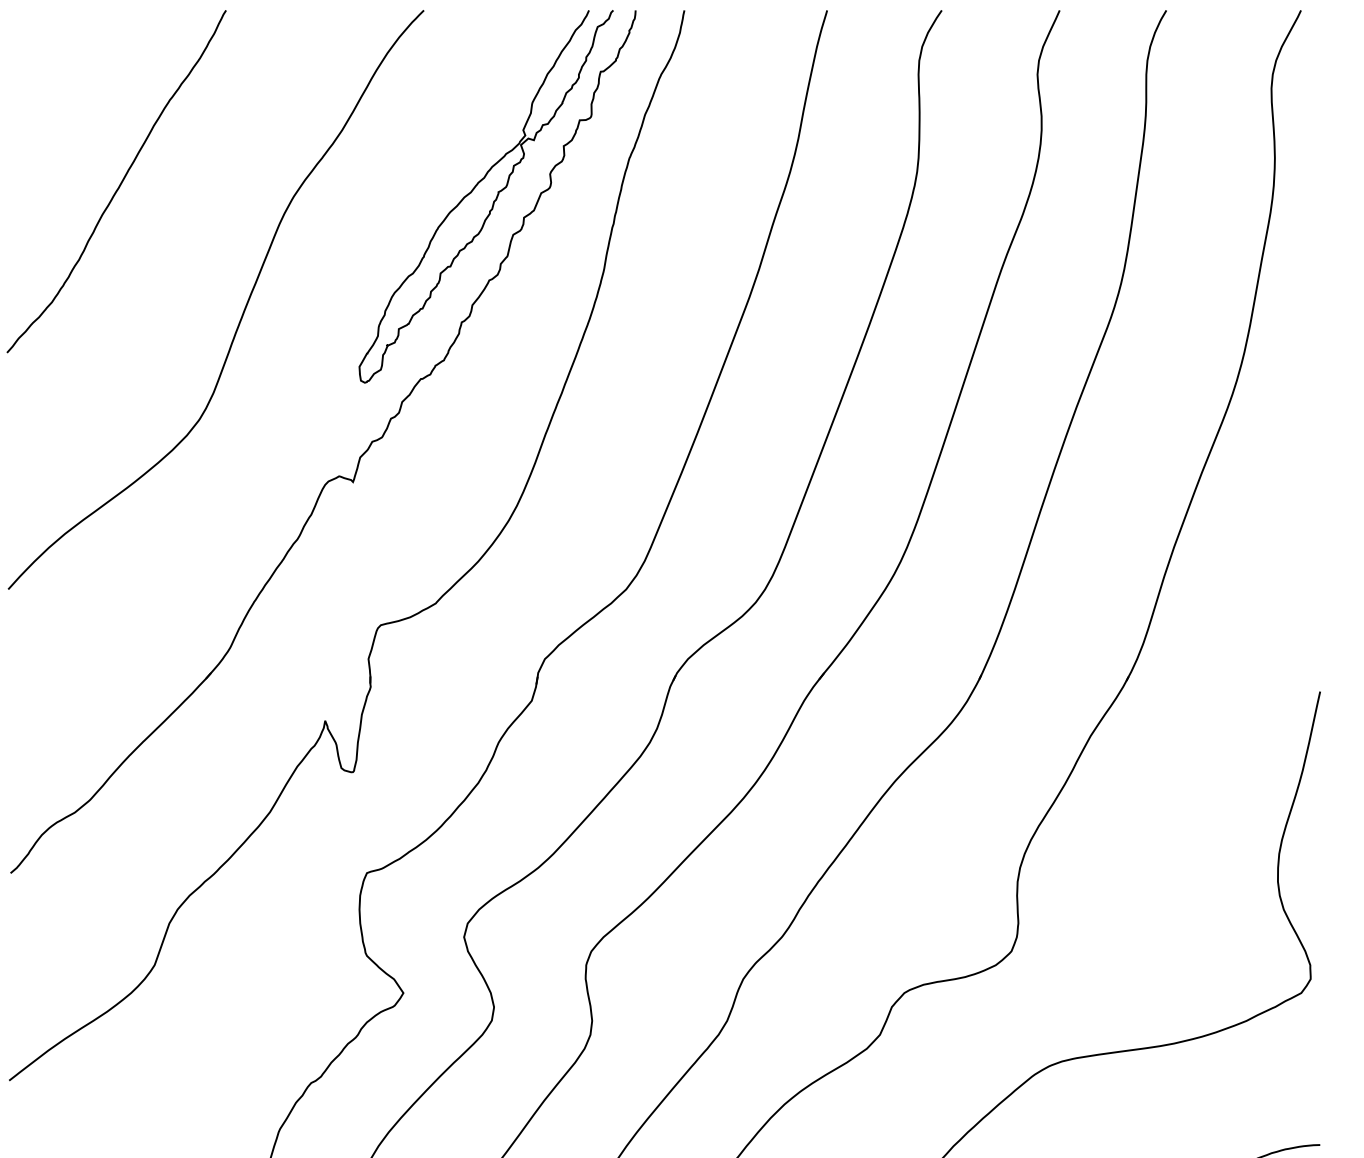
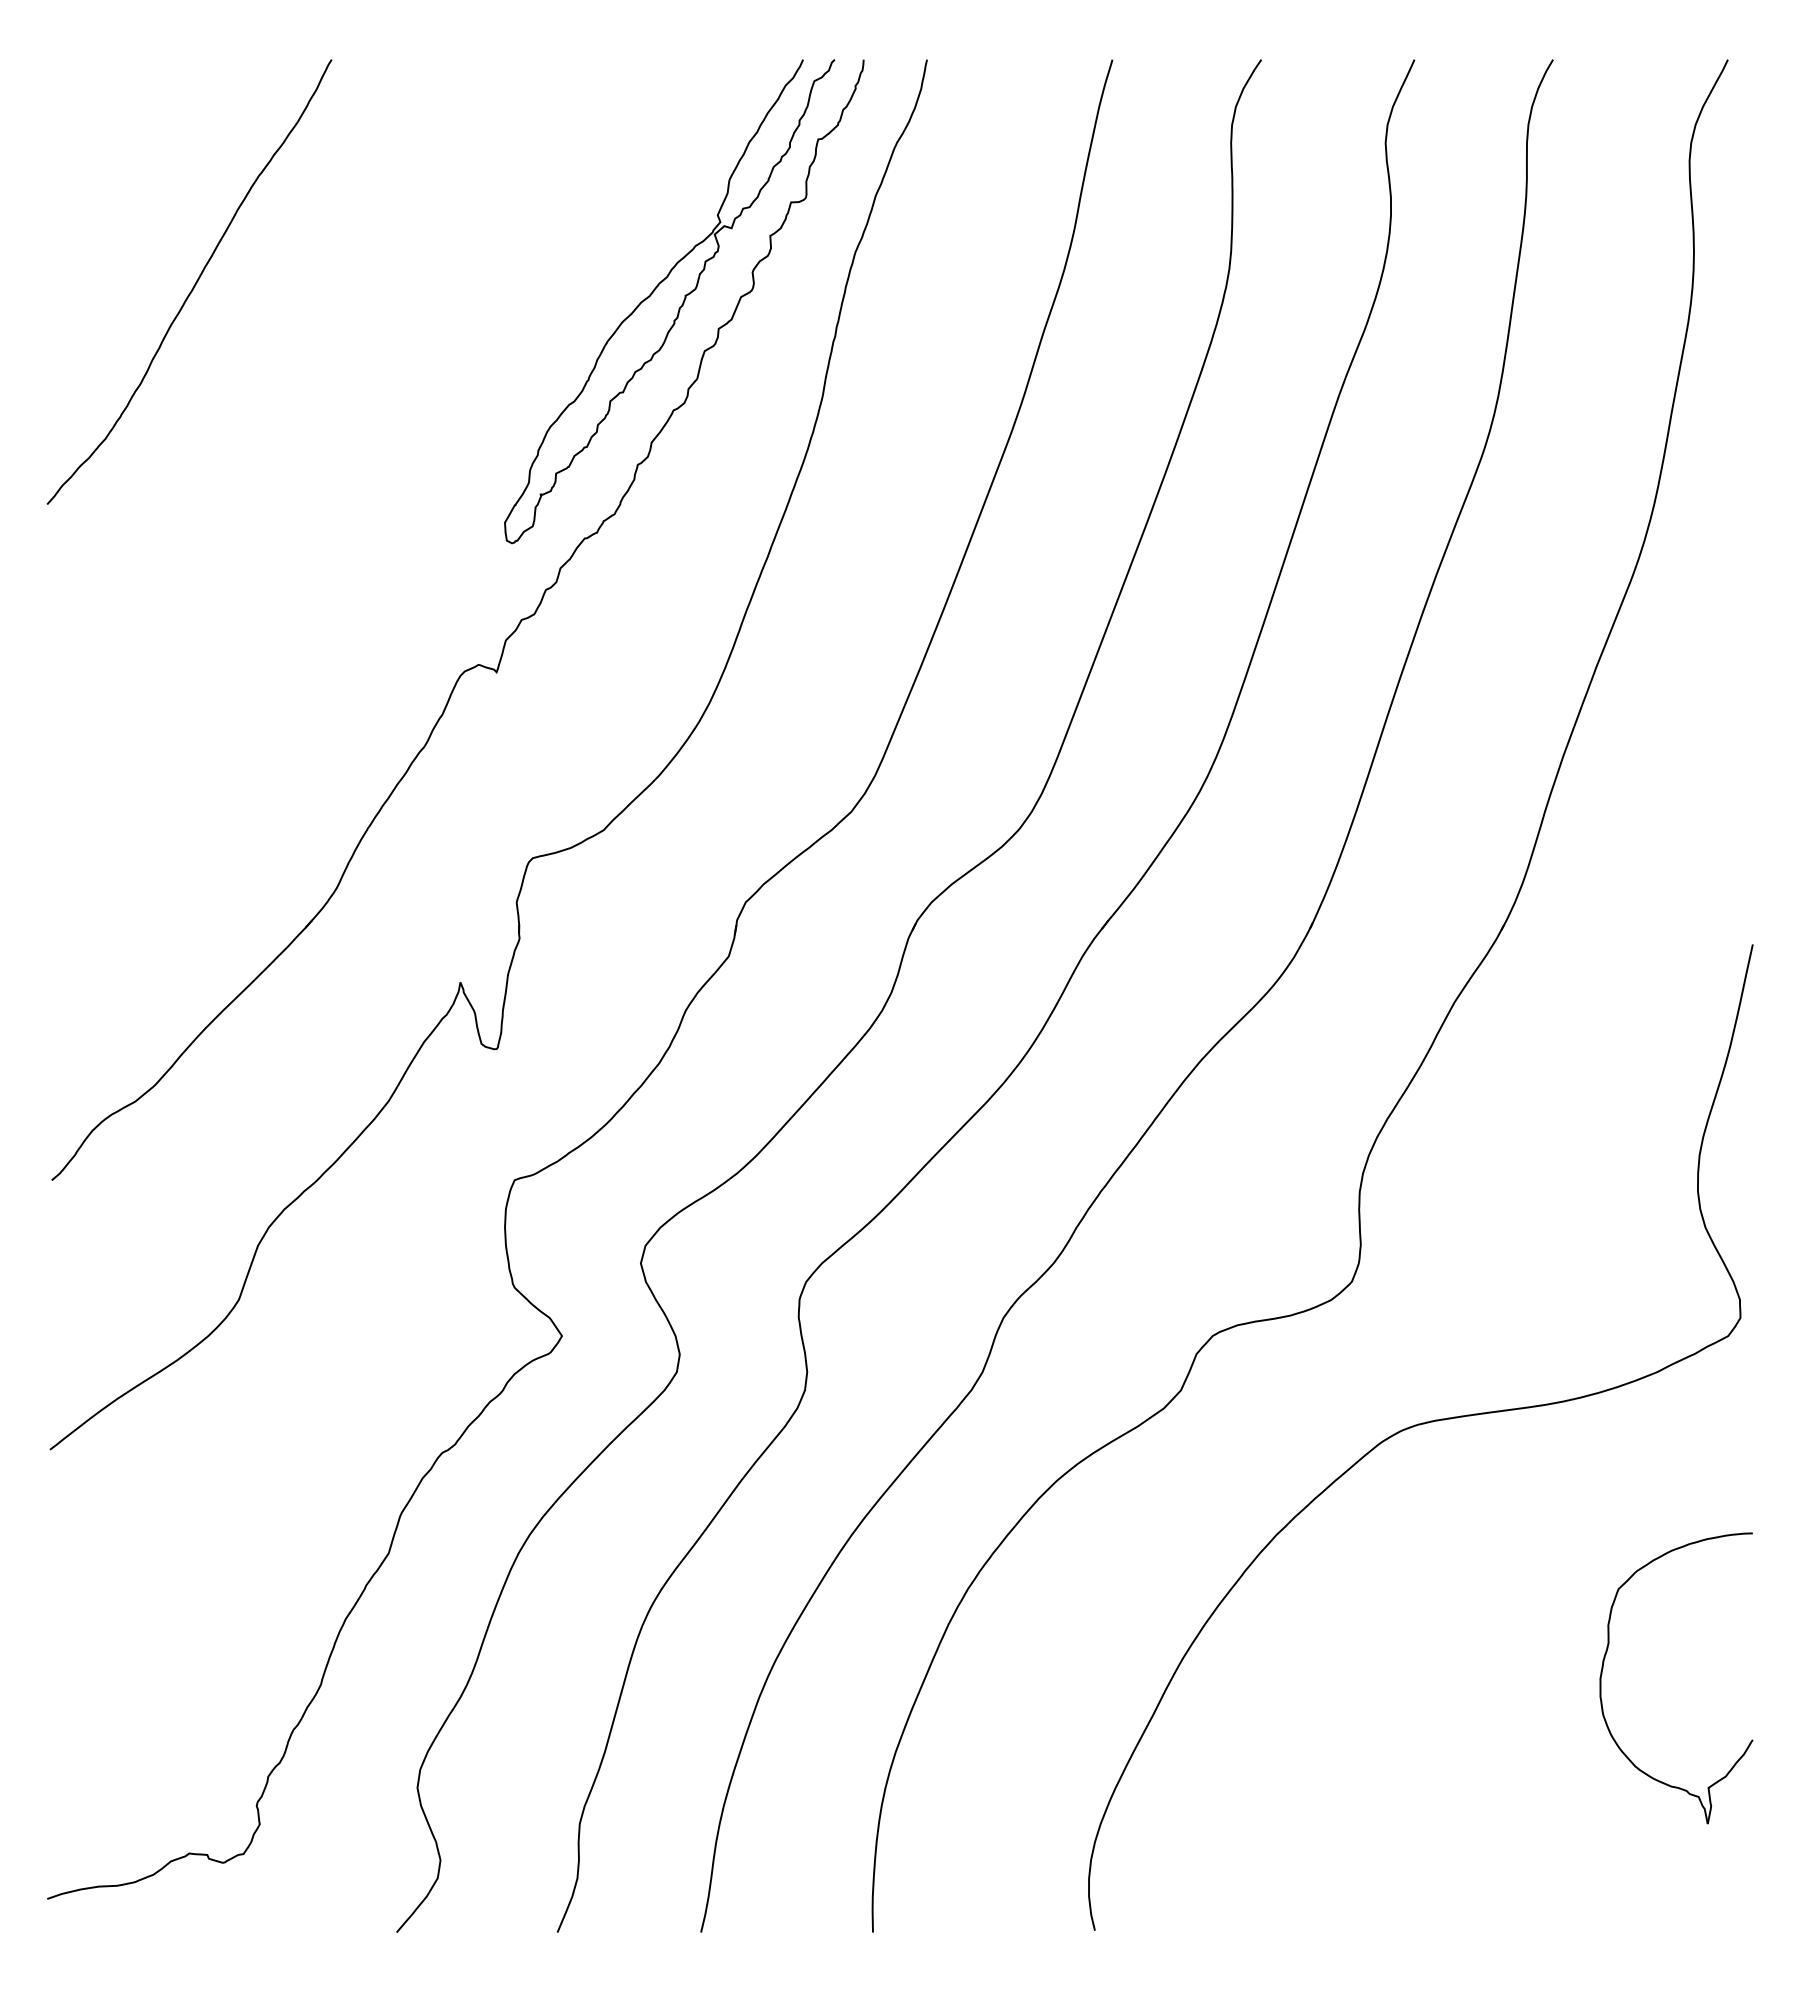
curve: (242, 312) -> (353, 451), removed

